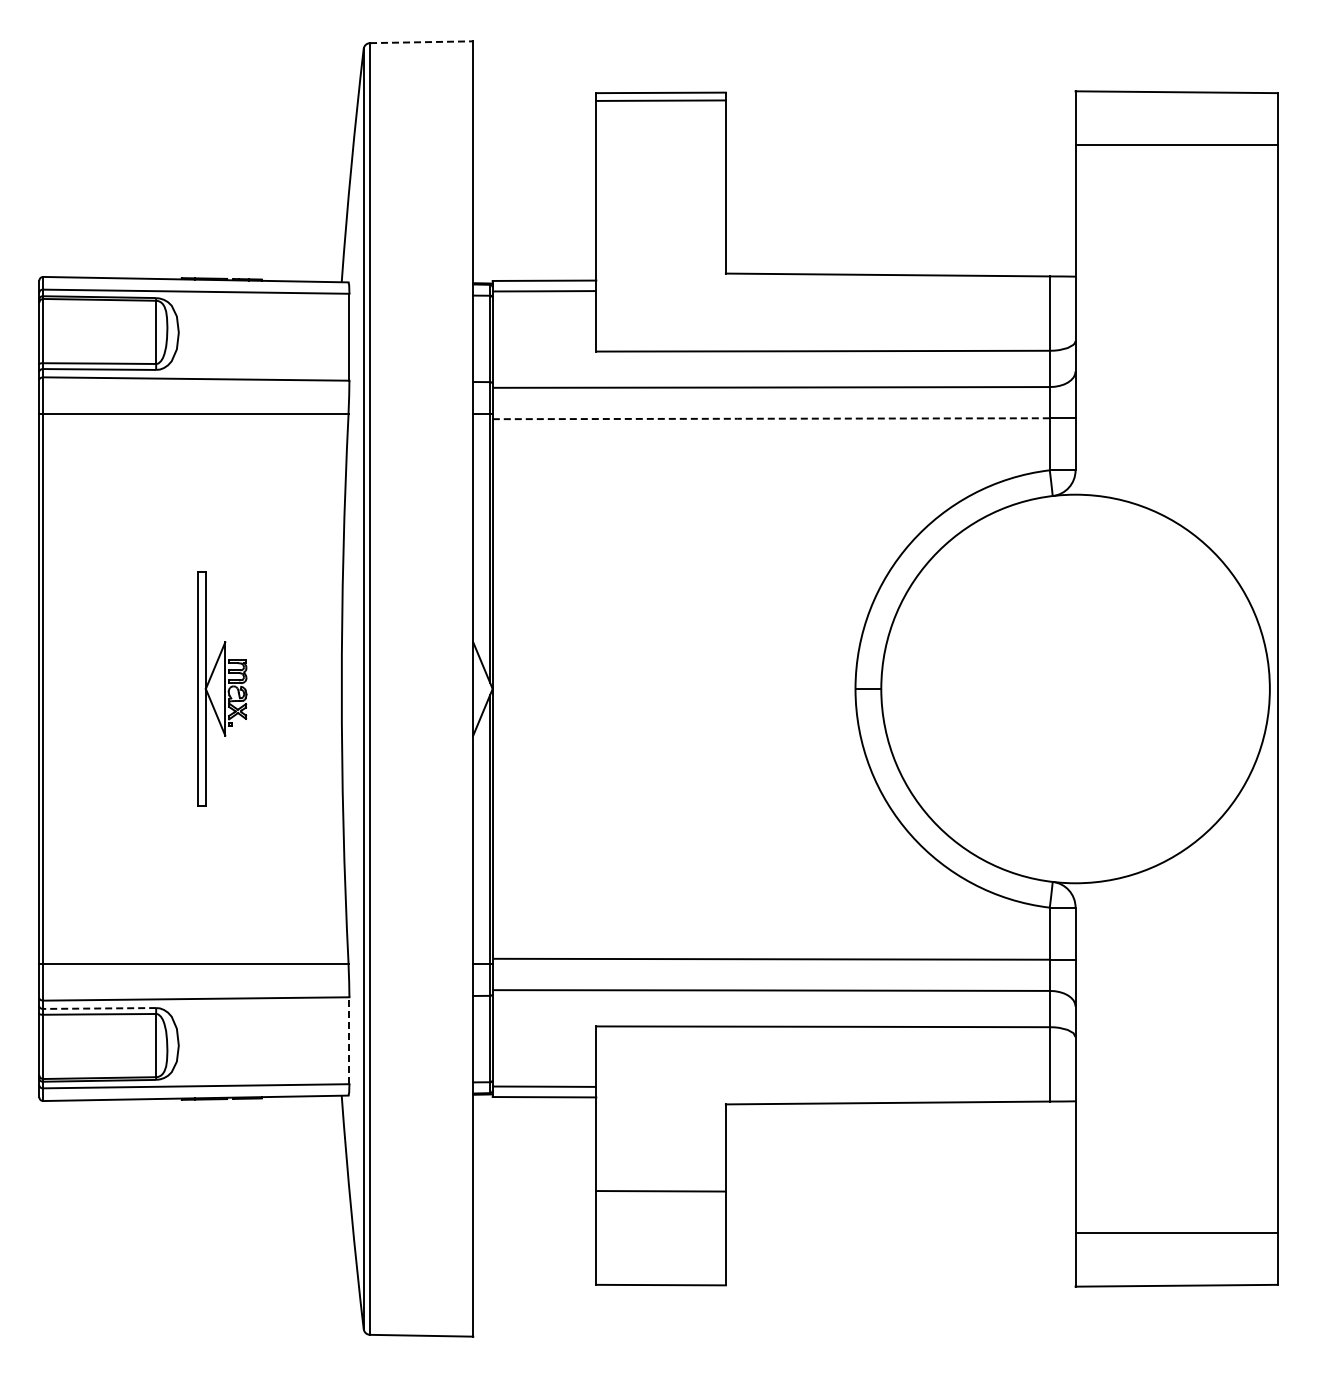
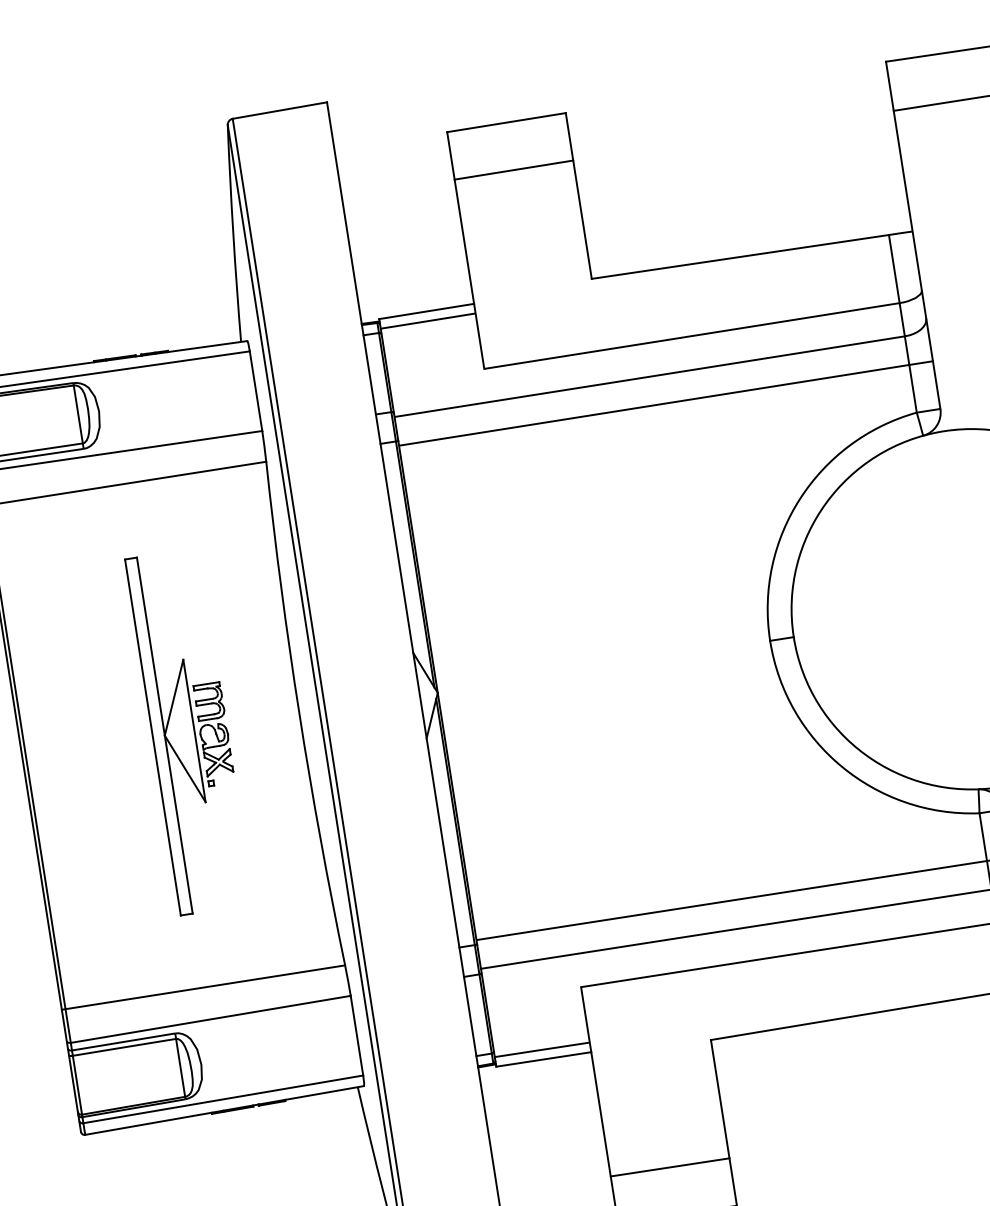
line: (421, 42) -> (279, 110), dashed -> solid
line: (660, 100) -> (513, 169), moved
line: (770, 418) -> (653, 405), dashed -> solid
part: (222, 688) -> (190, 731), size x1.67
line: (98, 1008) -> (122, 1042), dashed -> solid
line: (349, 1040) -> (357, 1035), dashed -> solid
line: (660, 1191) -> (669, 1167), moved

